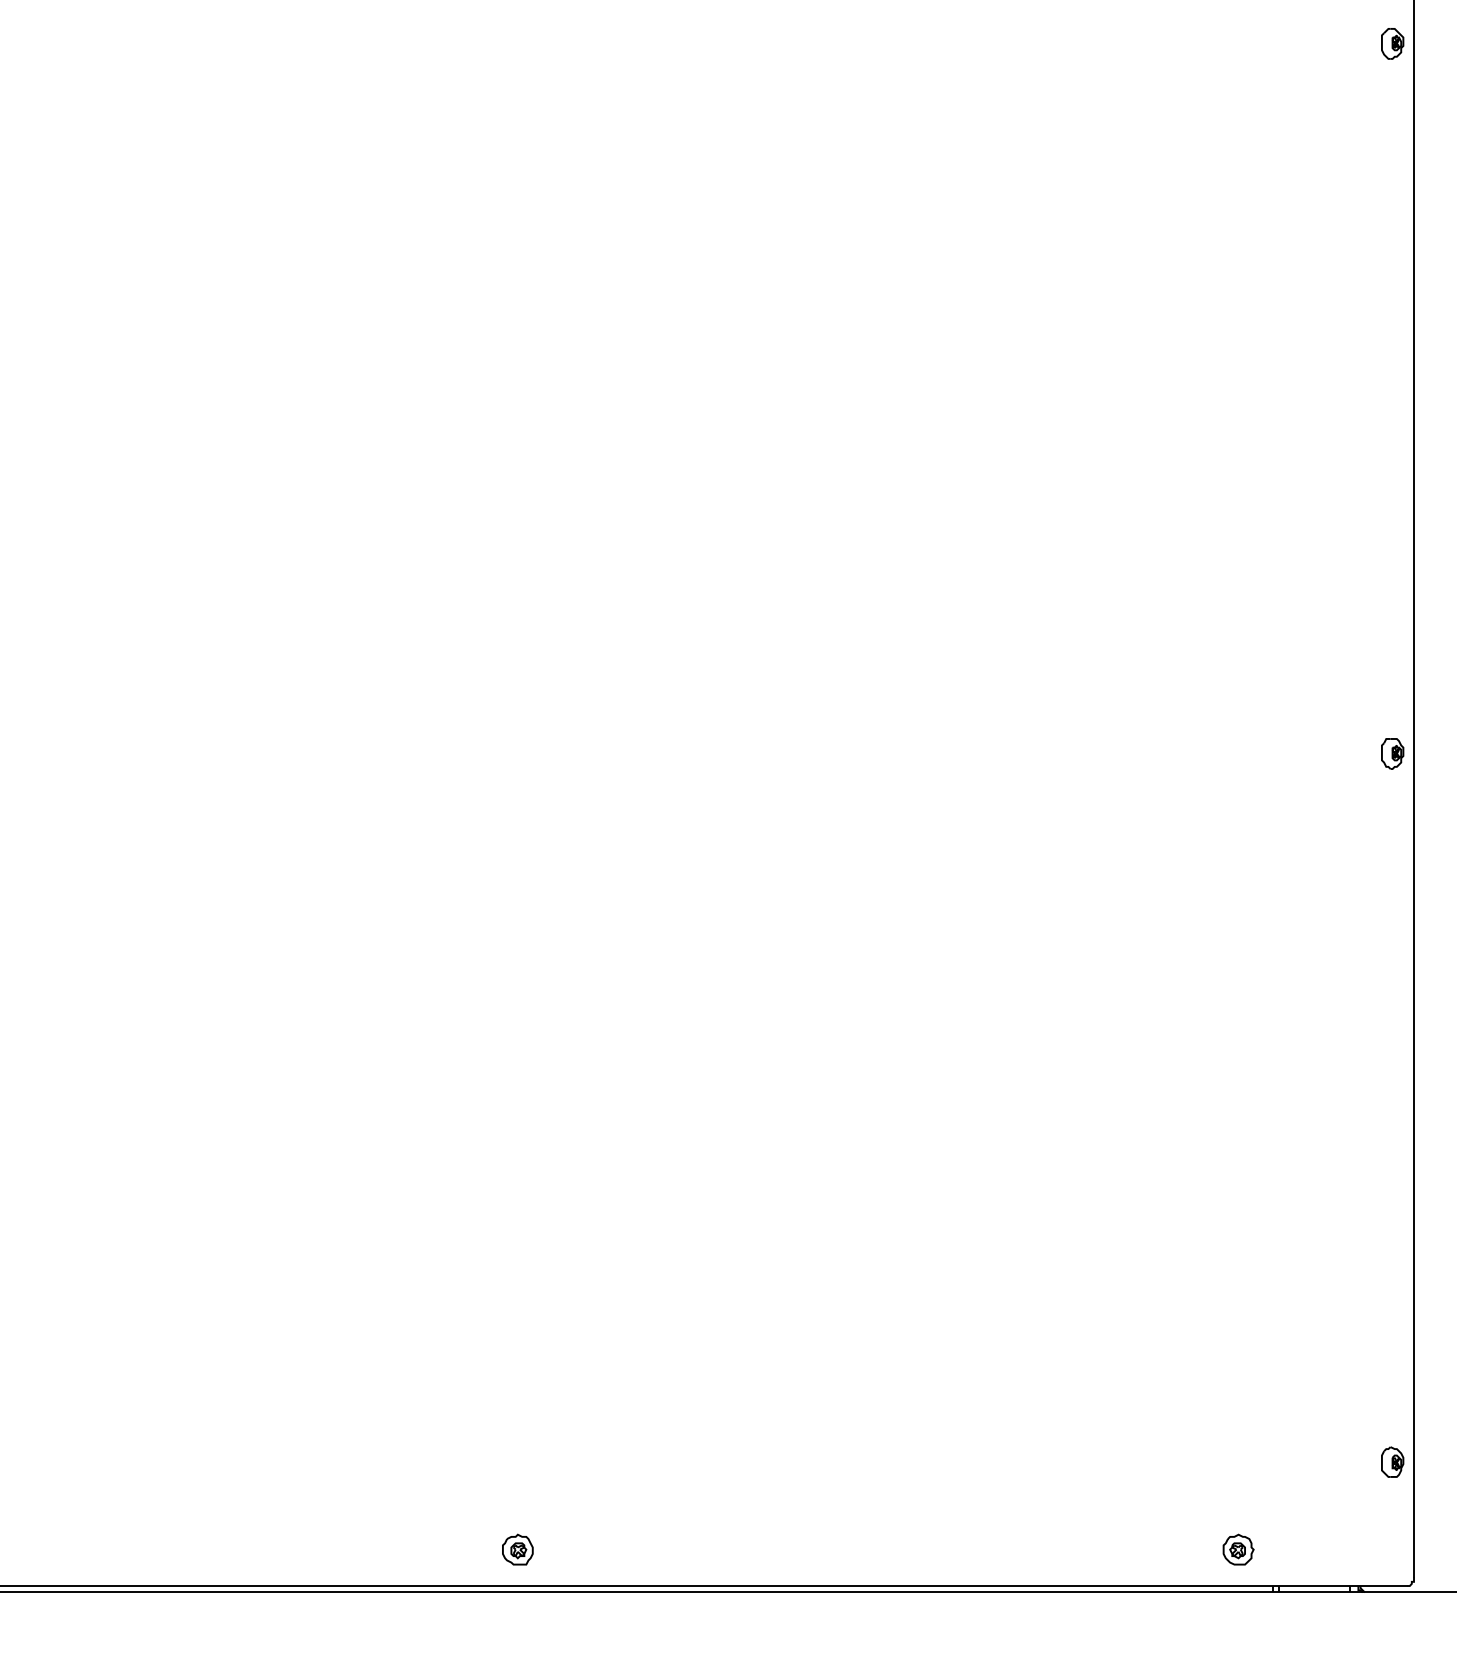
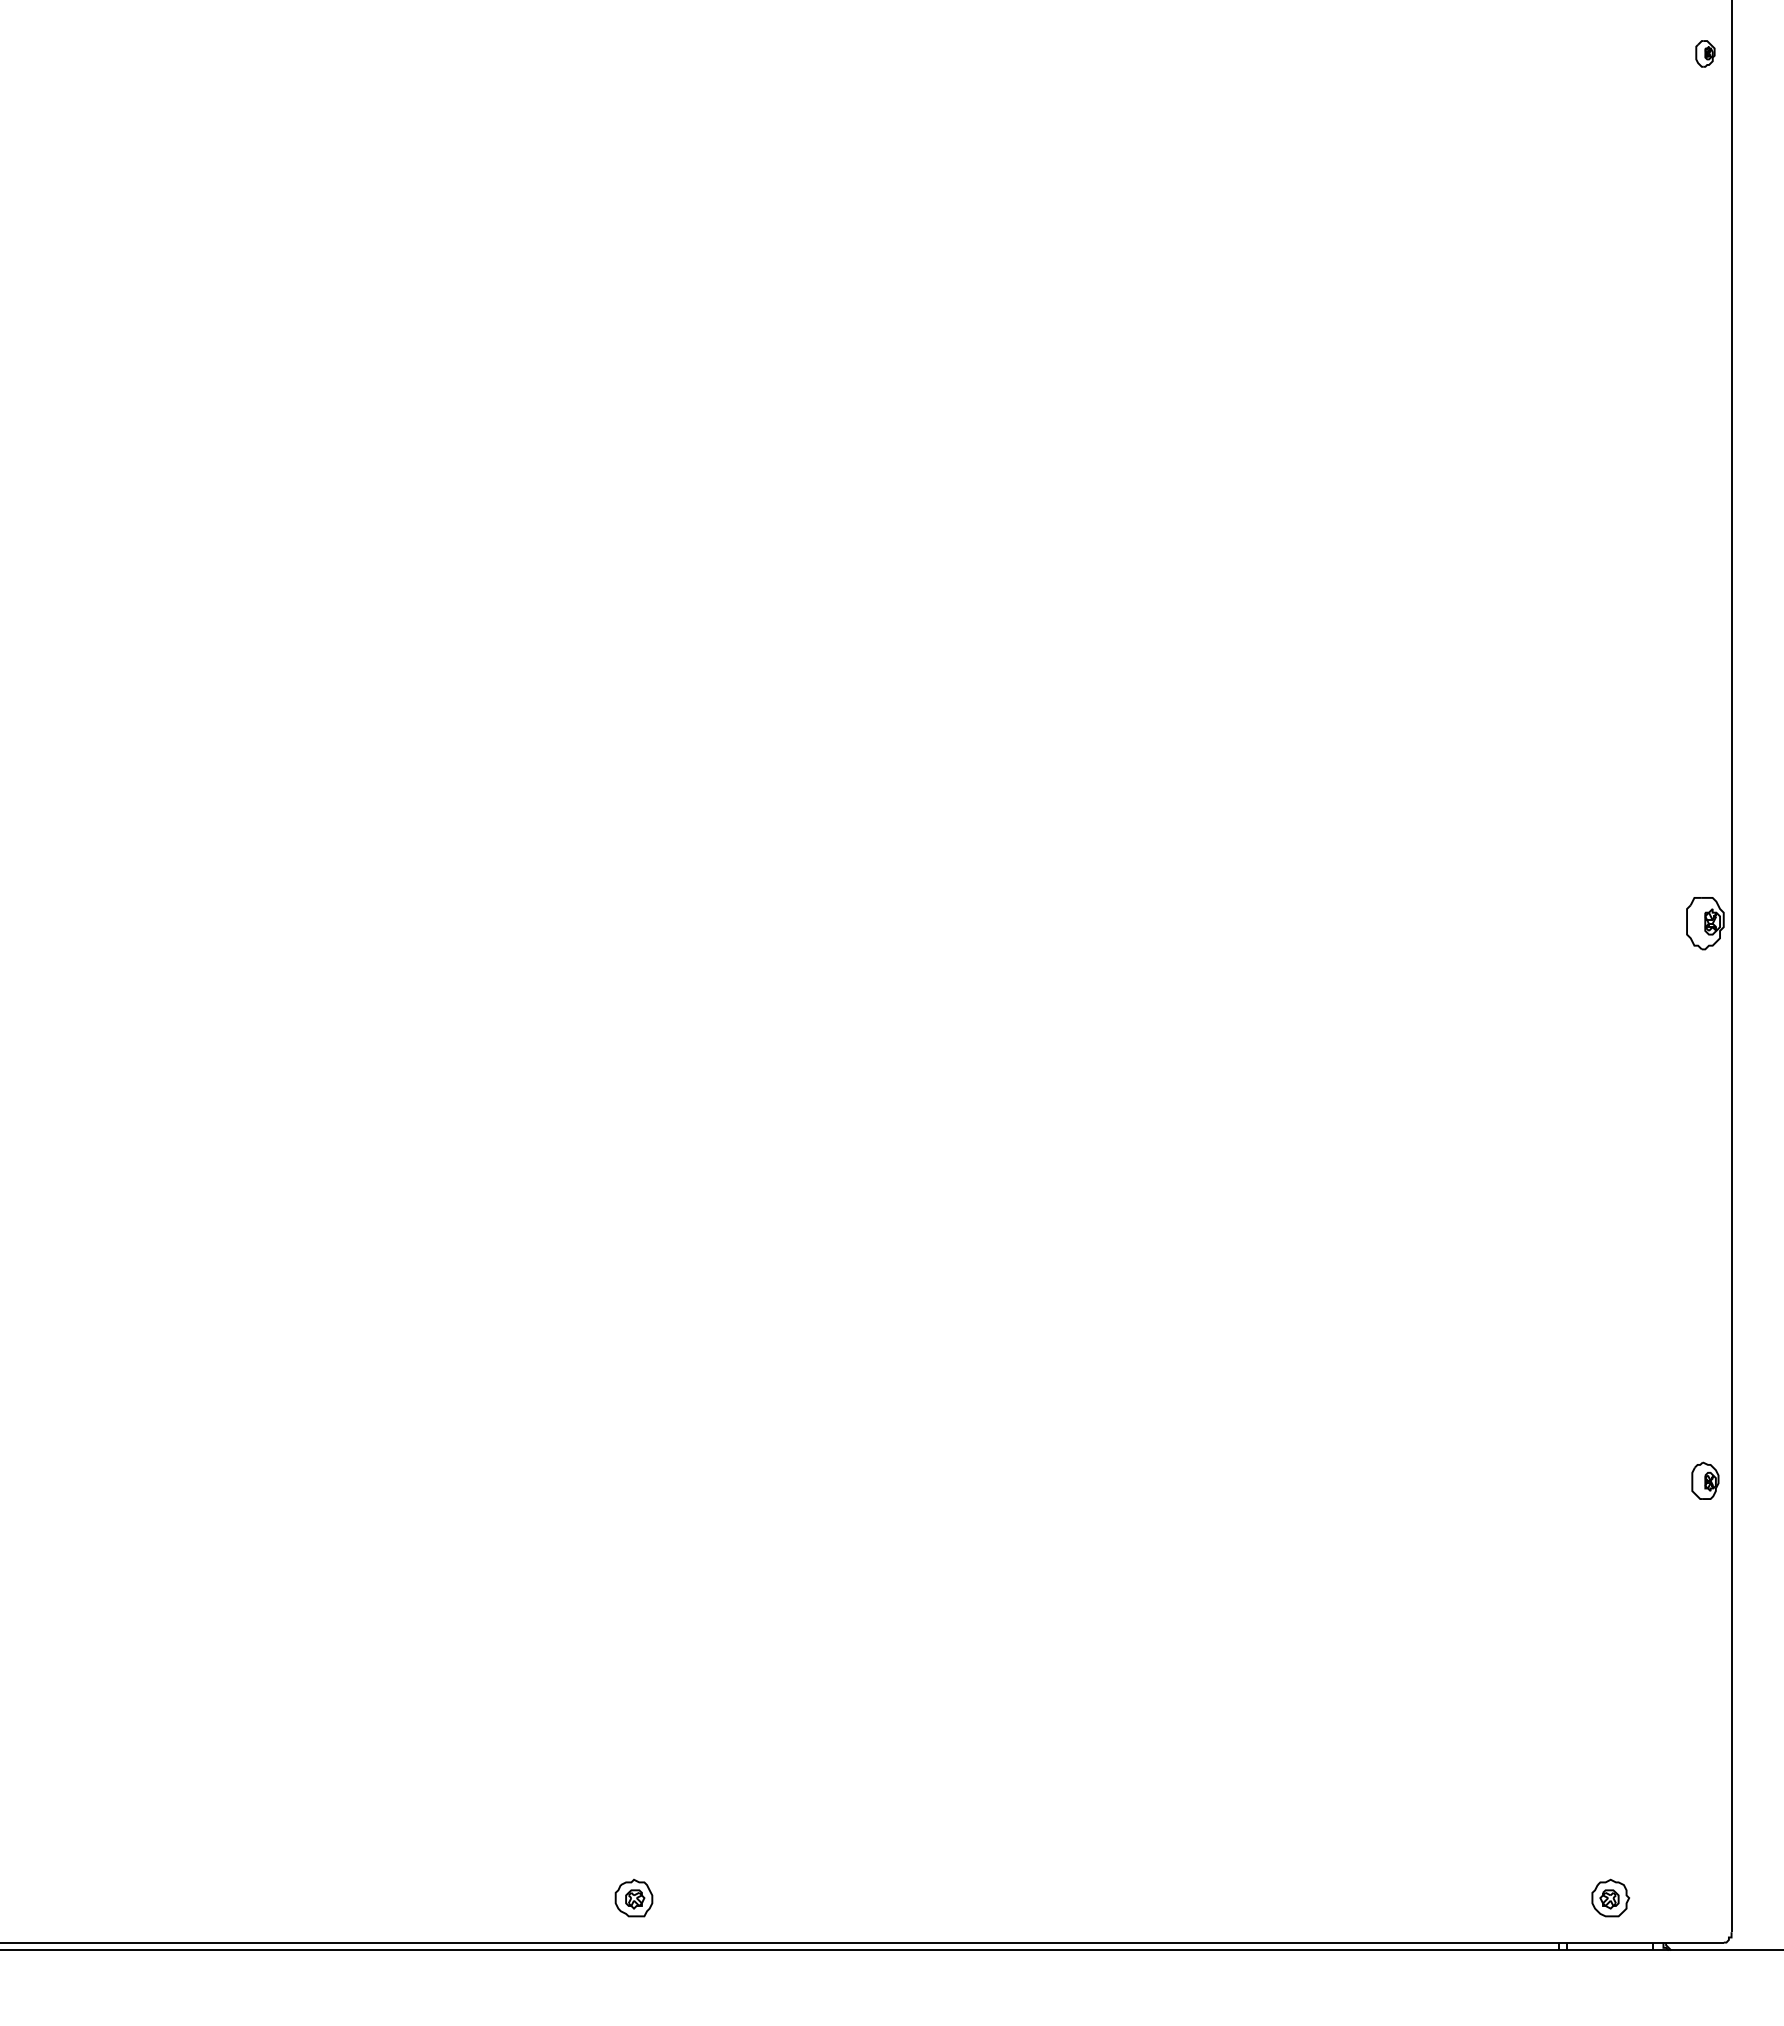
part: (1392, 43) -> (1705, 53), size x0.7
part: (1392, 753) -> (1705, 923), size x1.4
part: (1392, 1461) -> (1705, 1480), moved
part: (1238, 1549) -> (1610, 1897), moved

